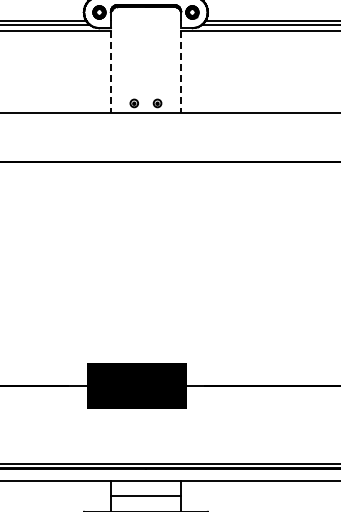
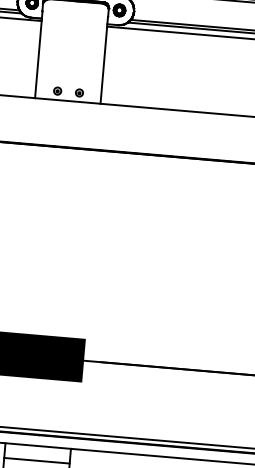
line: (111, 67) -> (39, 55), dashed -> solid
line: (180, 67) -> (103, 61), dashed -> solid

